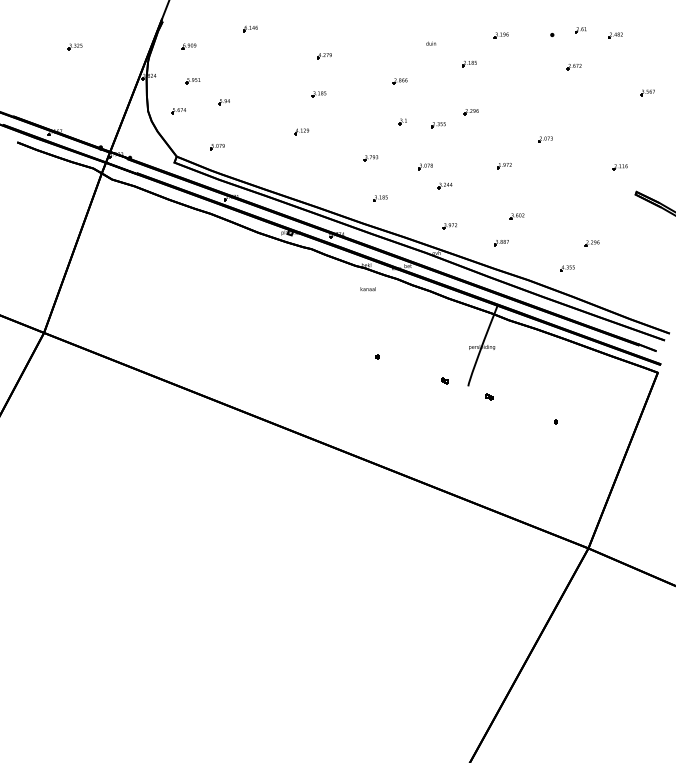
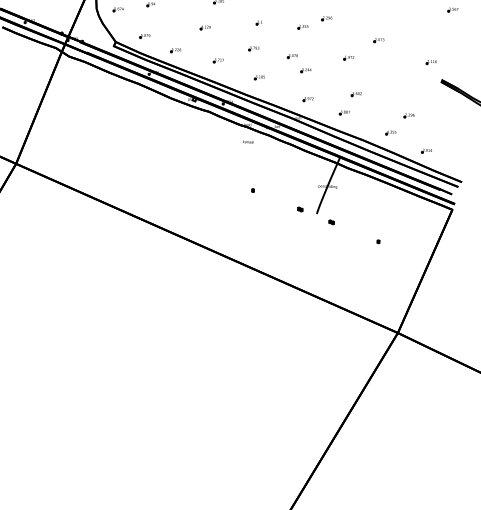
part: (402, 121) -> (259, 22), moved
part: (261, 165) -> (175, 50), added
part: (321, 177) -> (218, 61), added
part: (618, 292) -> (426, 151), added

